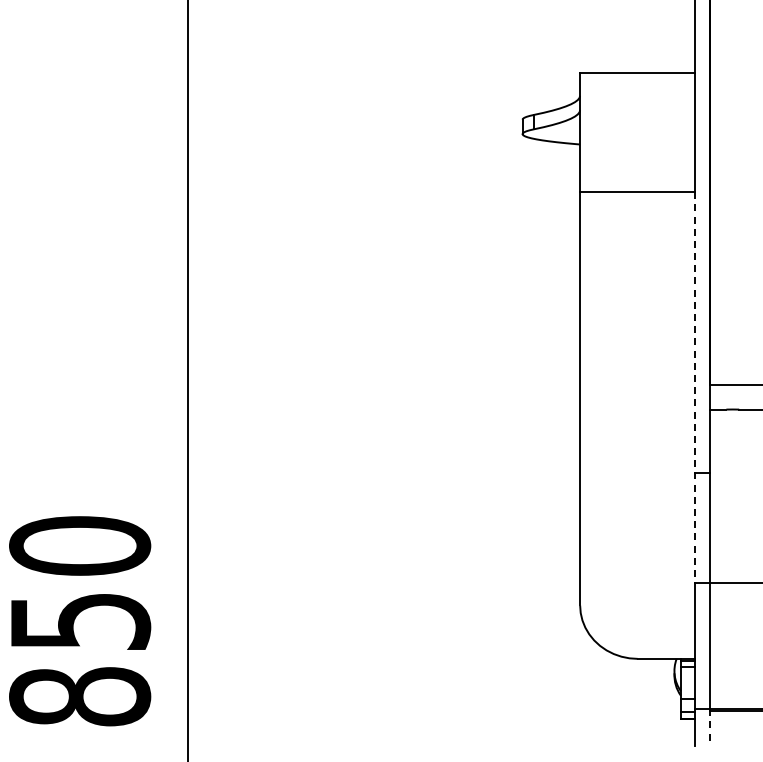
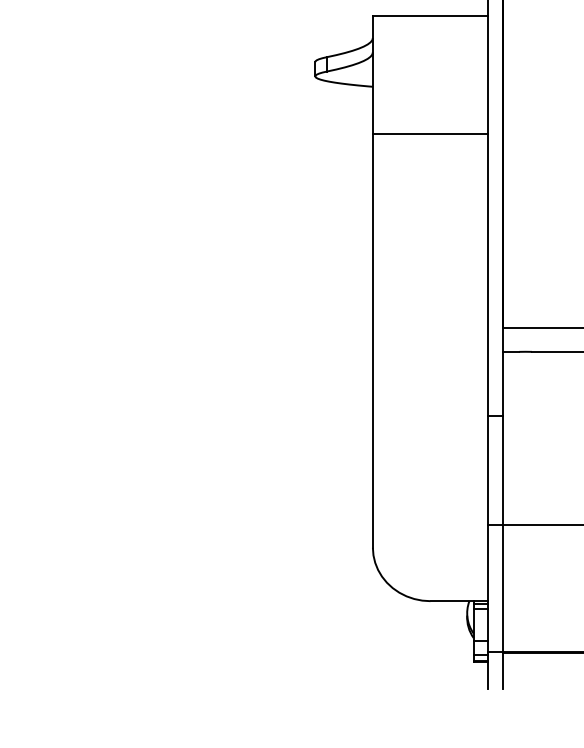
line: (695, 387) -> (488, 329), dashed -> solid
line: (709, 727) -> (502, 669), dashed -> solid

